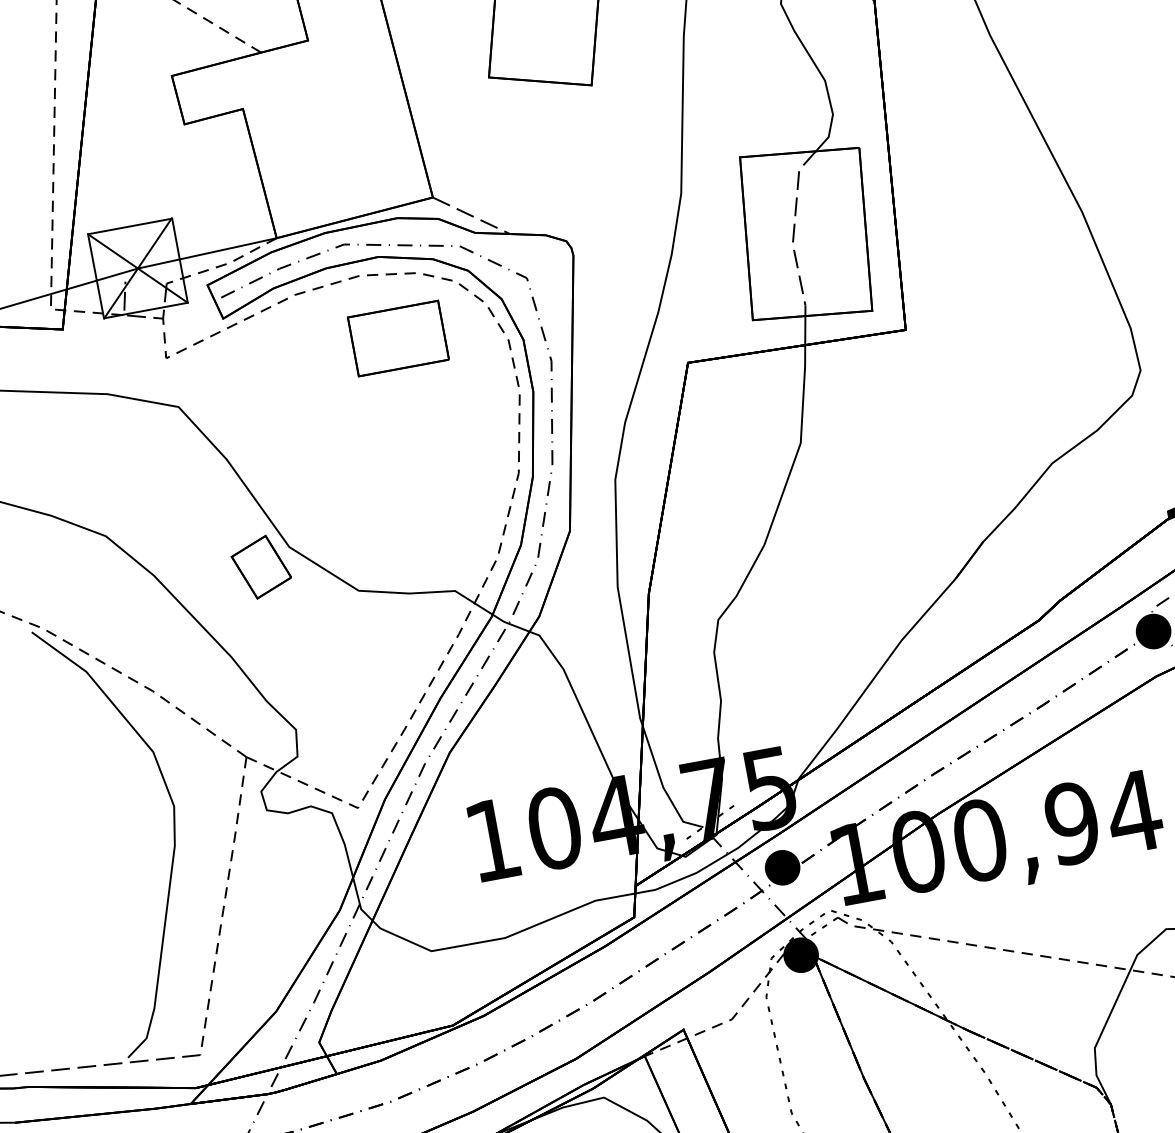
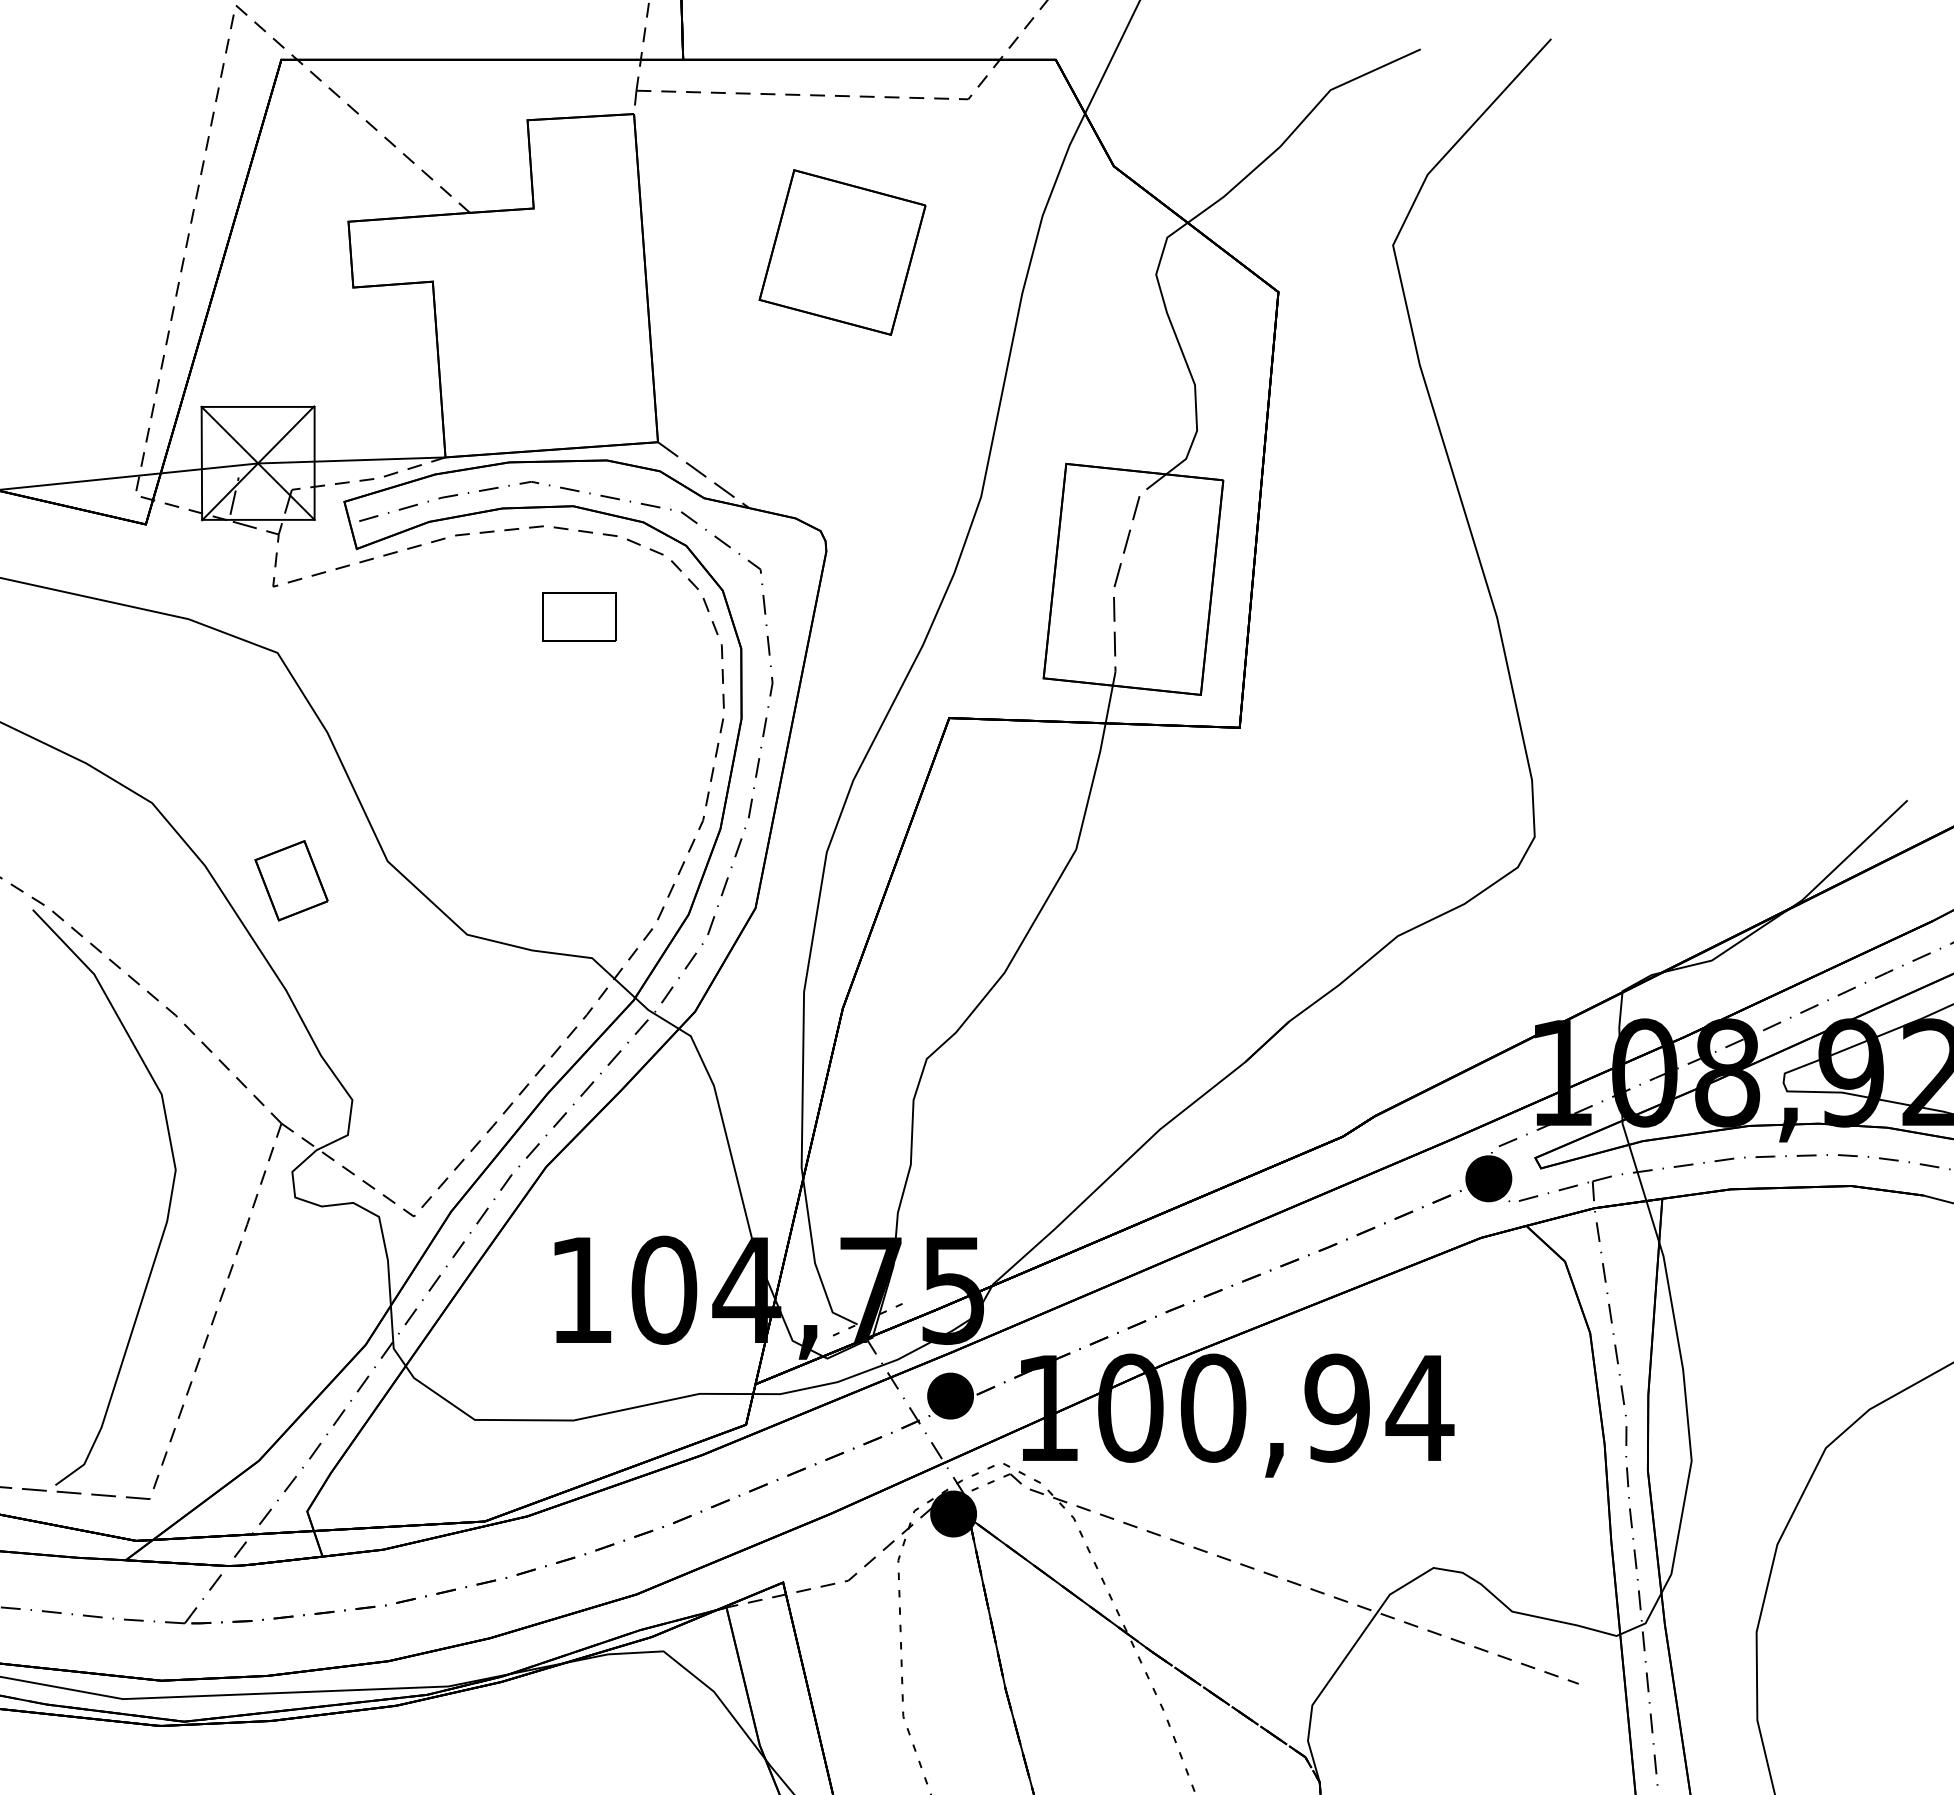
part: (398, 338) -> (579, 616), size x0.6
part: (261, 567) -> (291, 880), moved

